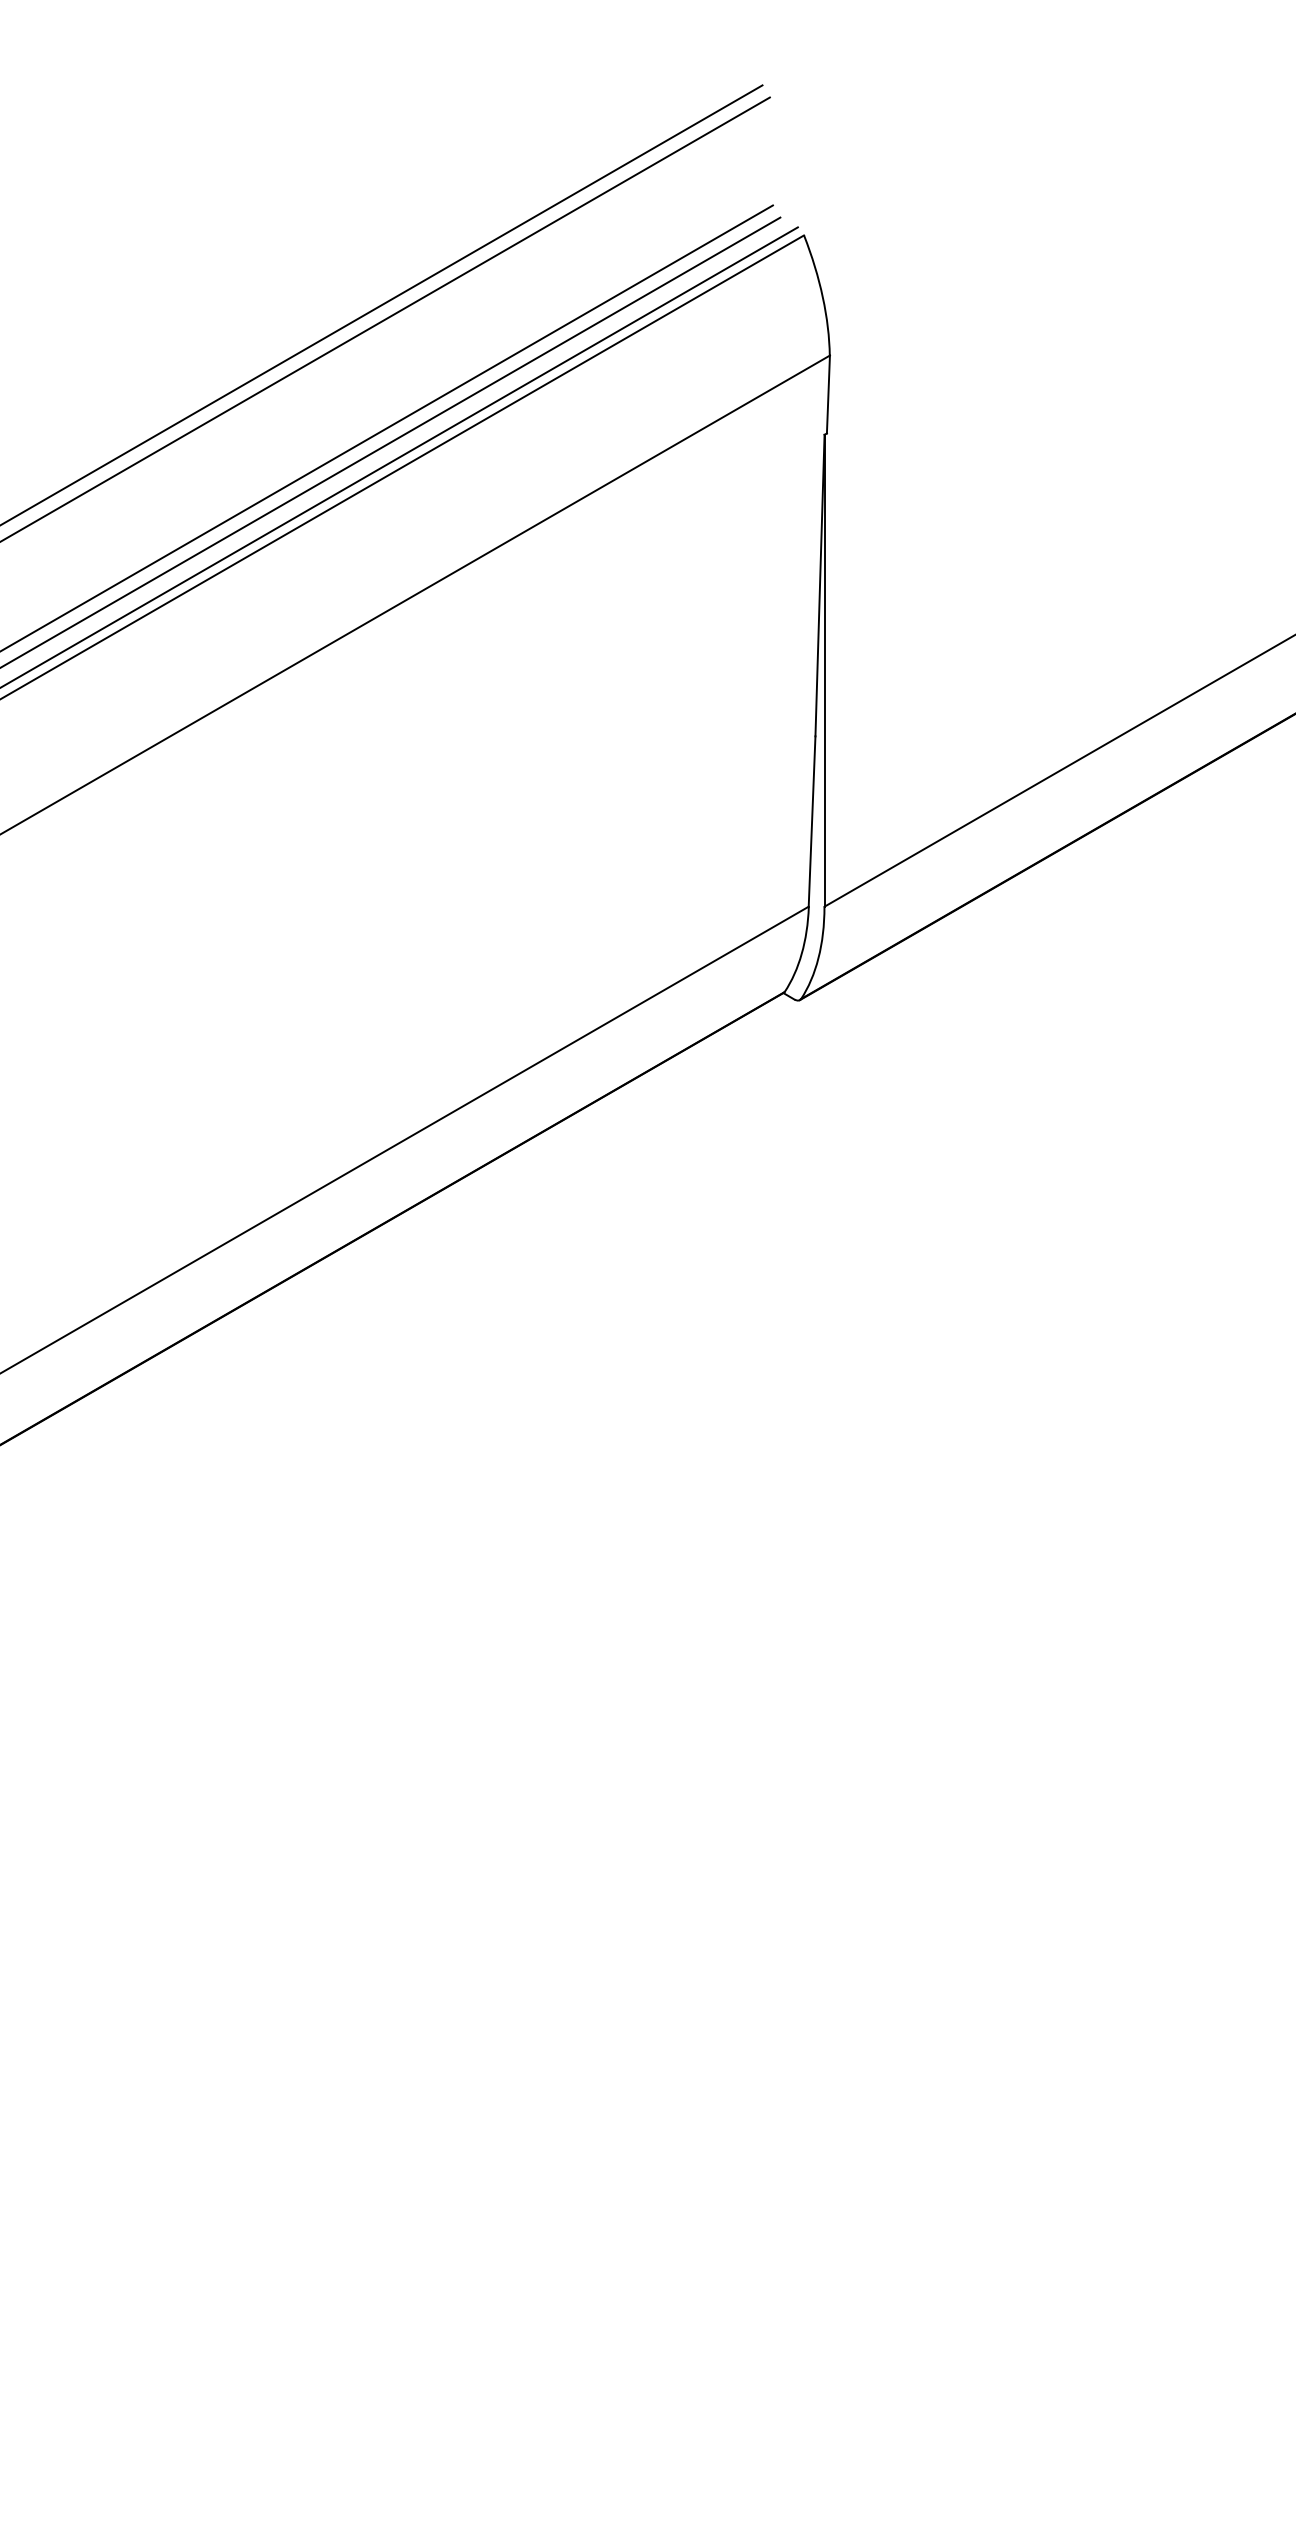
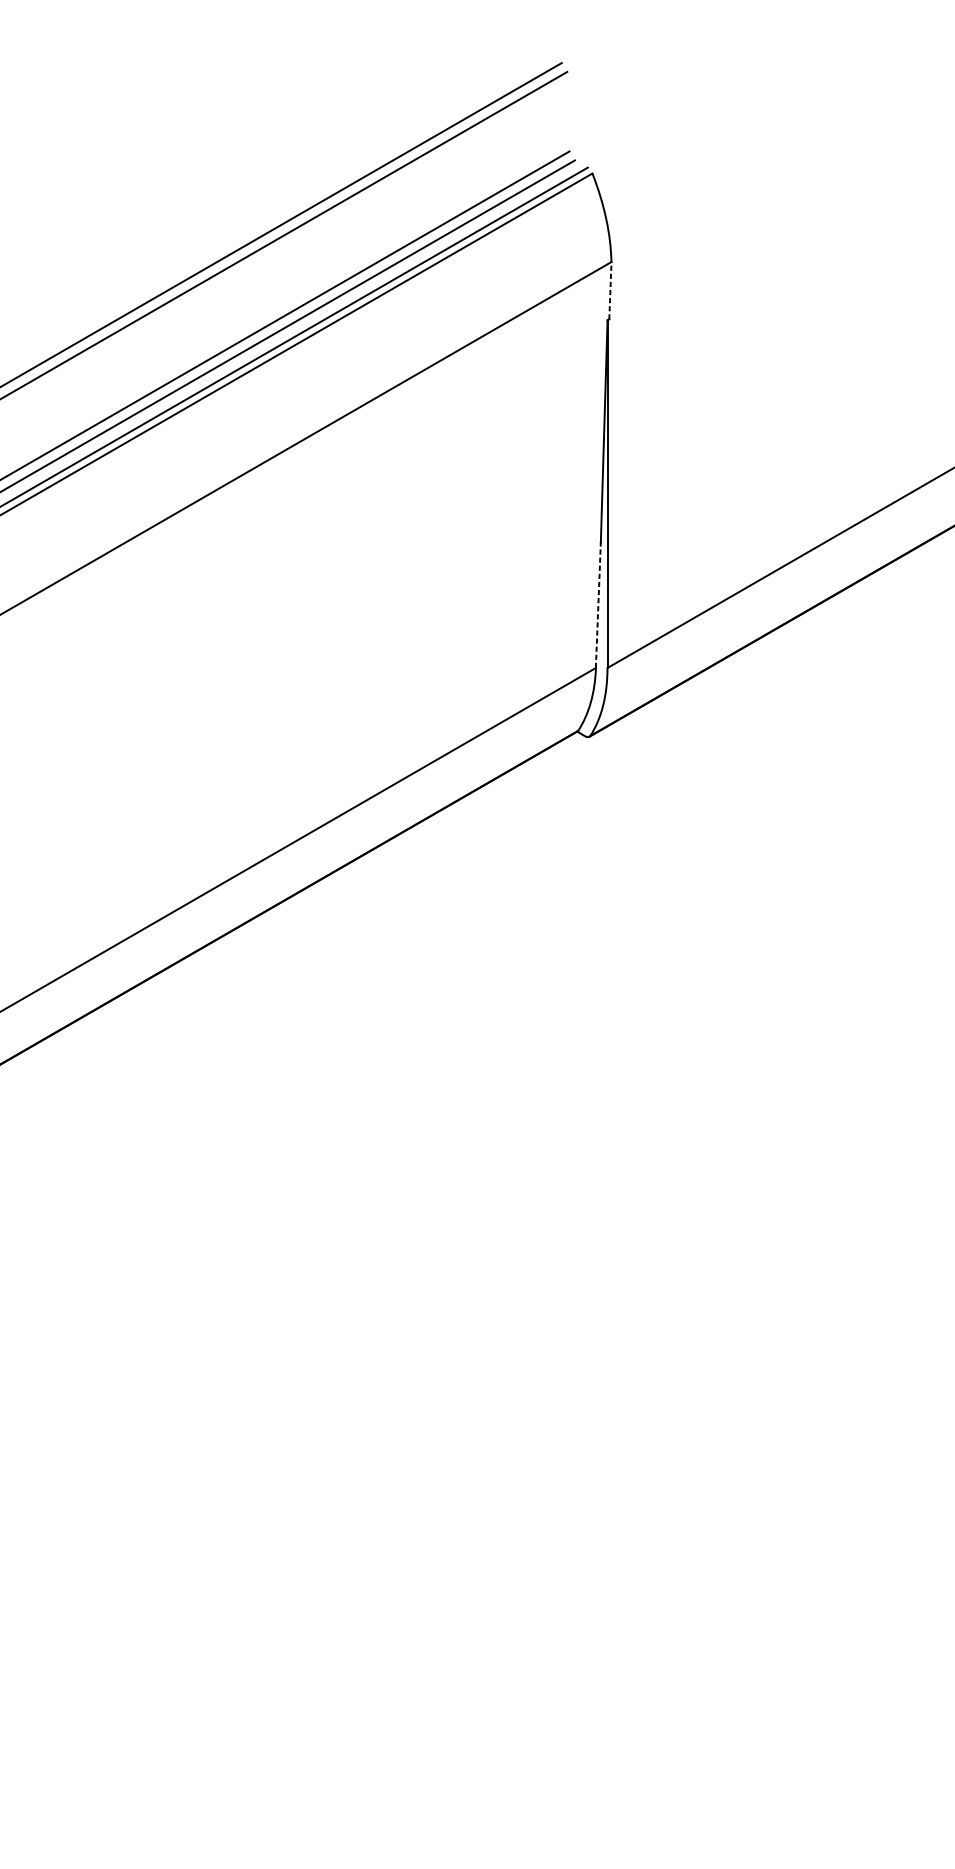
line: (828, 394) -> (610, 290), solid -> dashed
line: (812, 821) -> (598, 605), solid -> dashed

